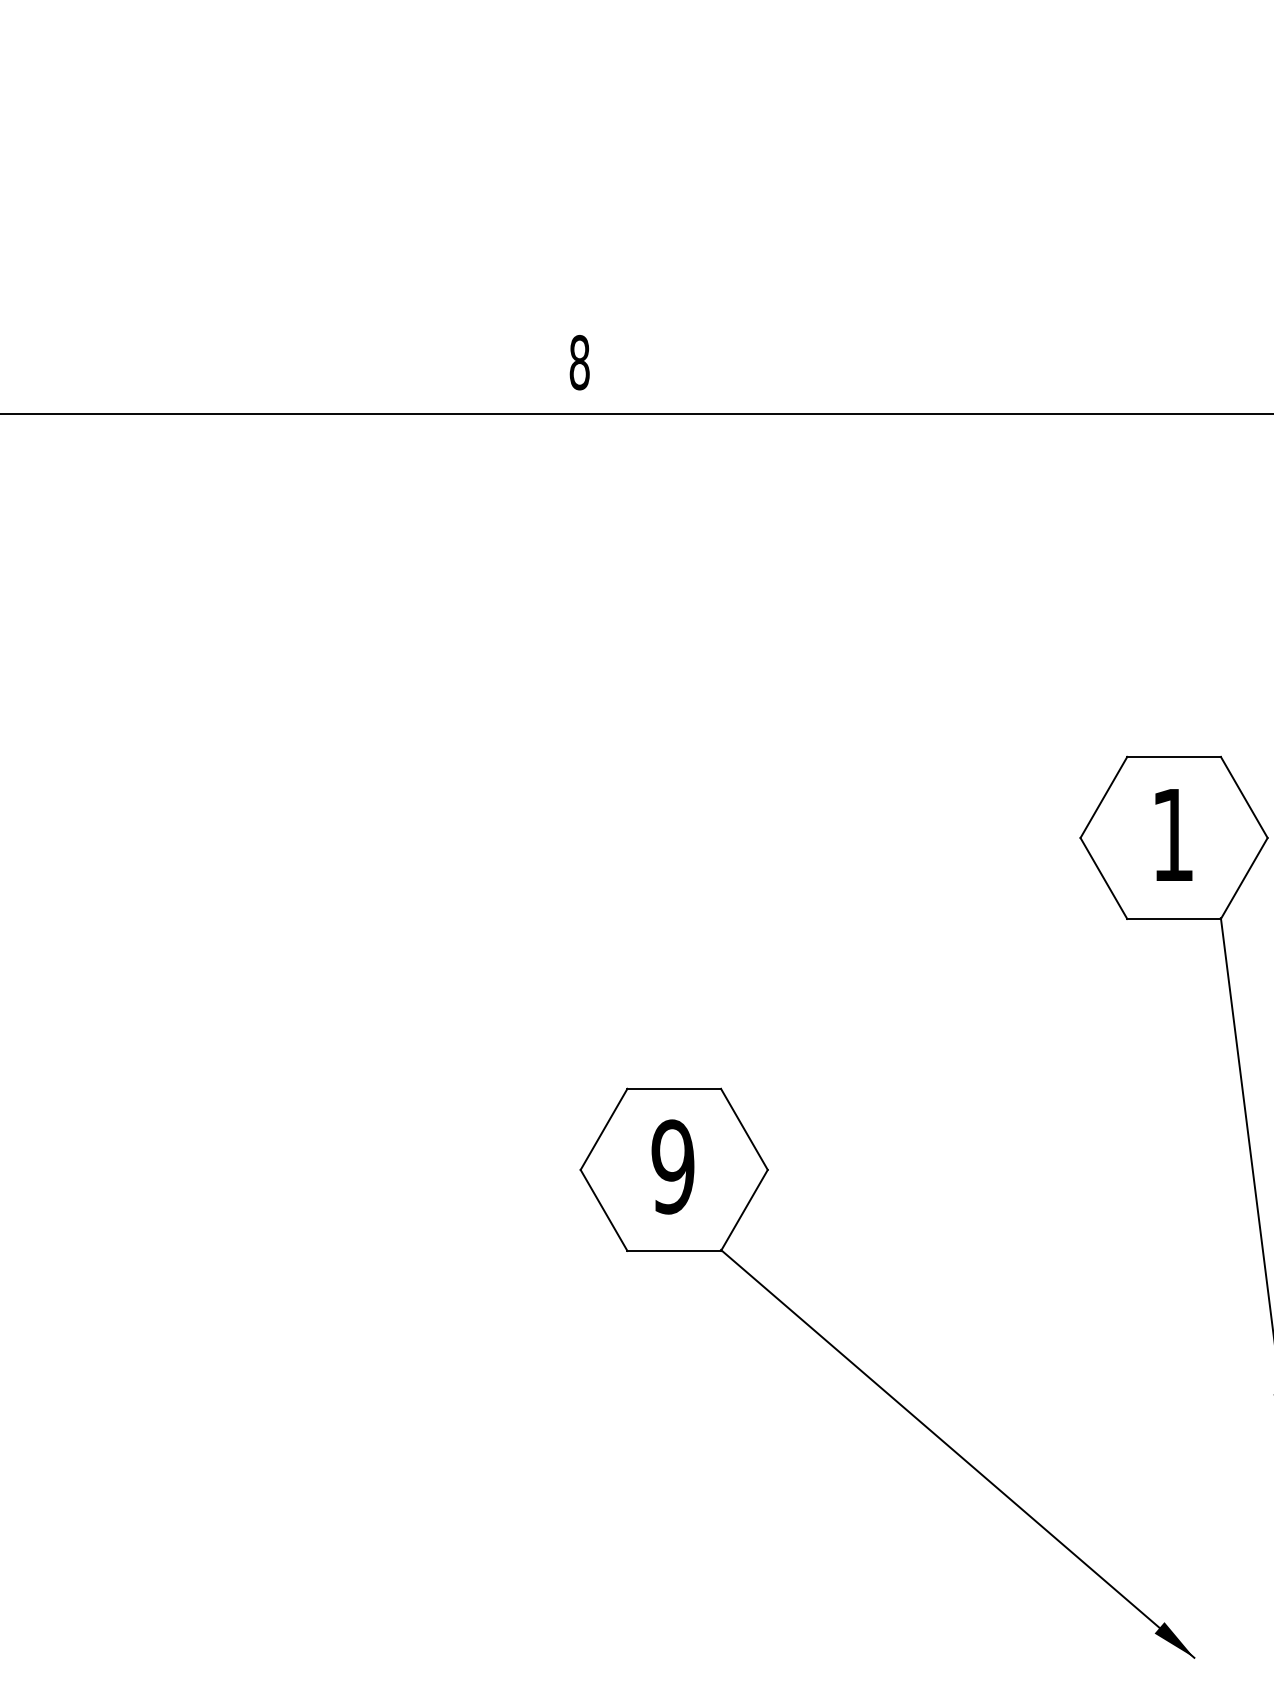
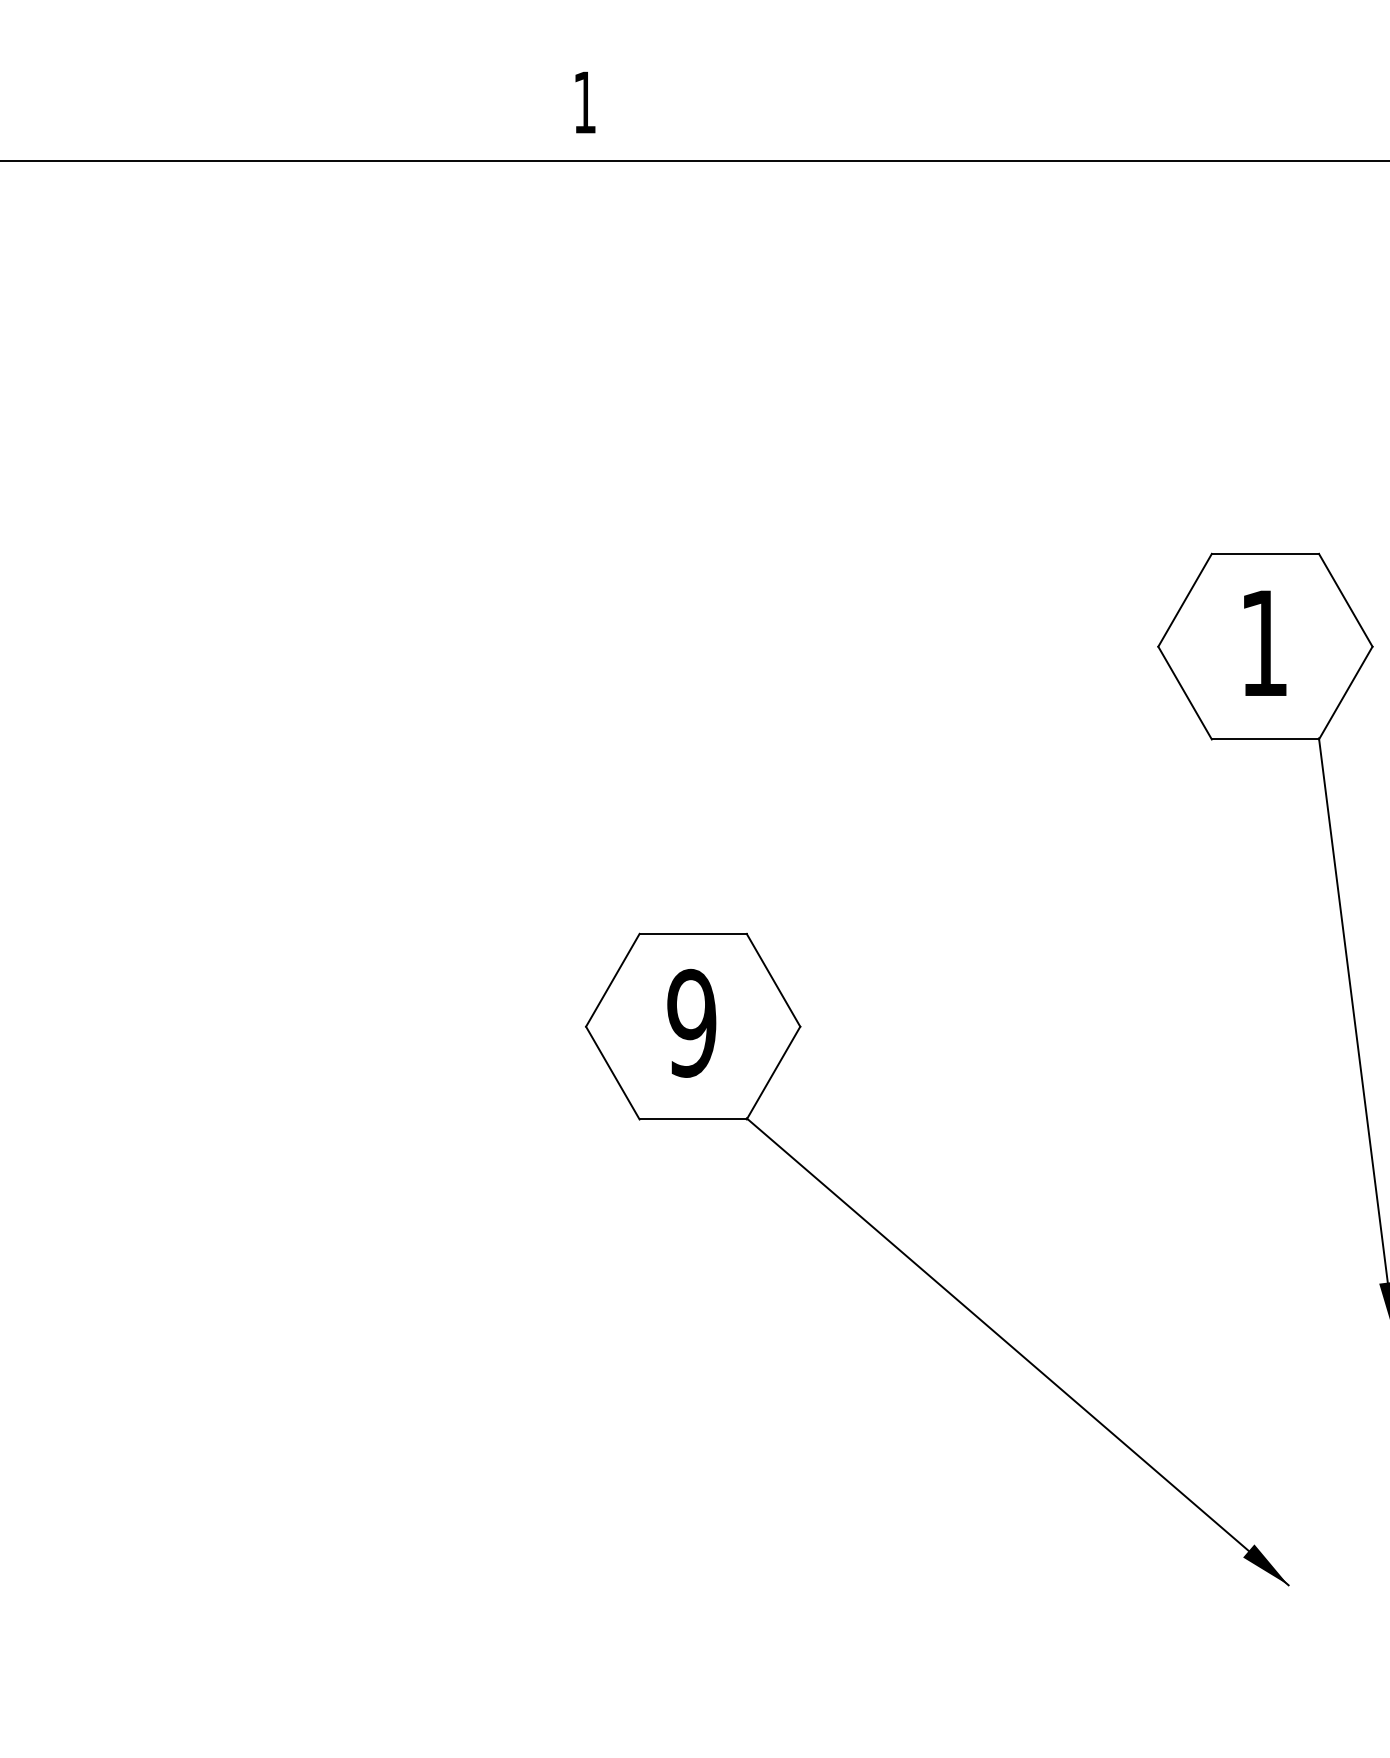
text: (579, 362) -> (584, 102), 8 -> 1

